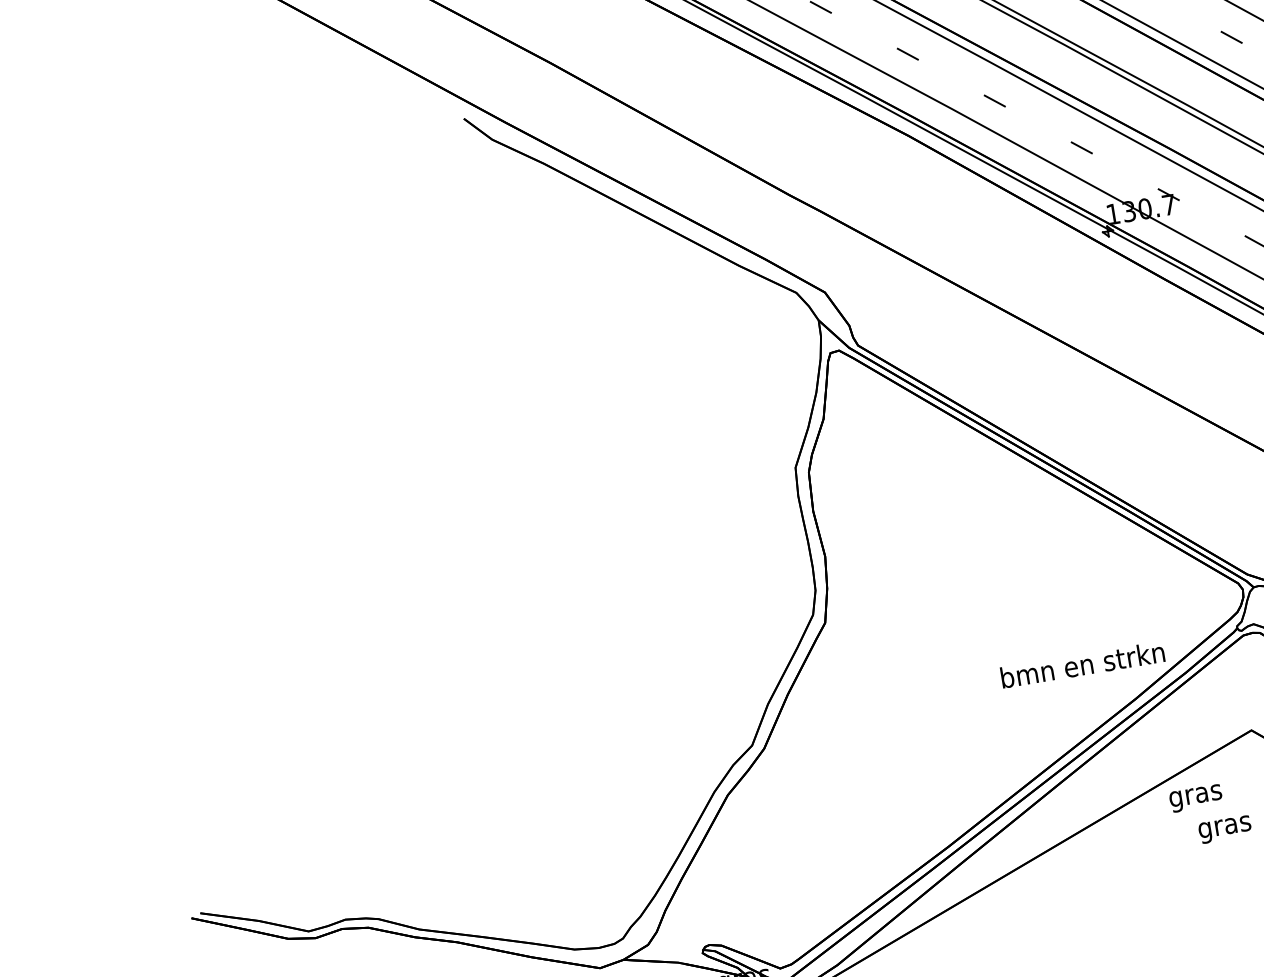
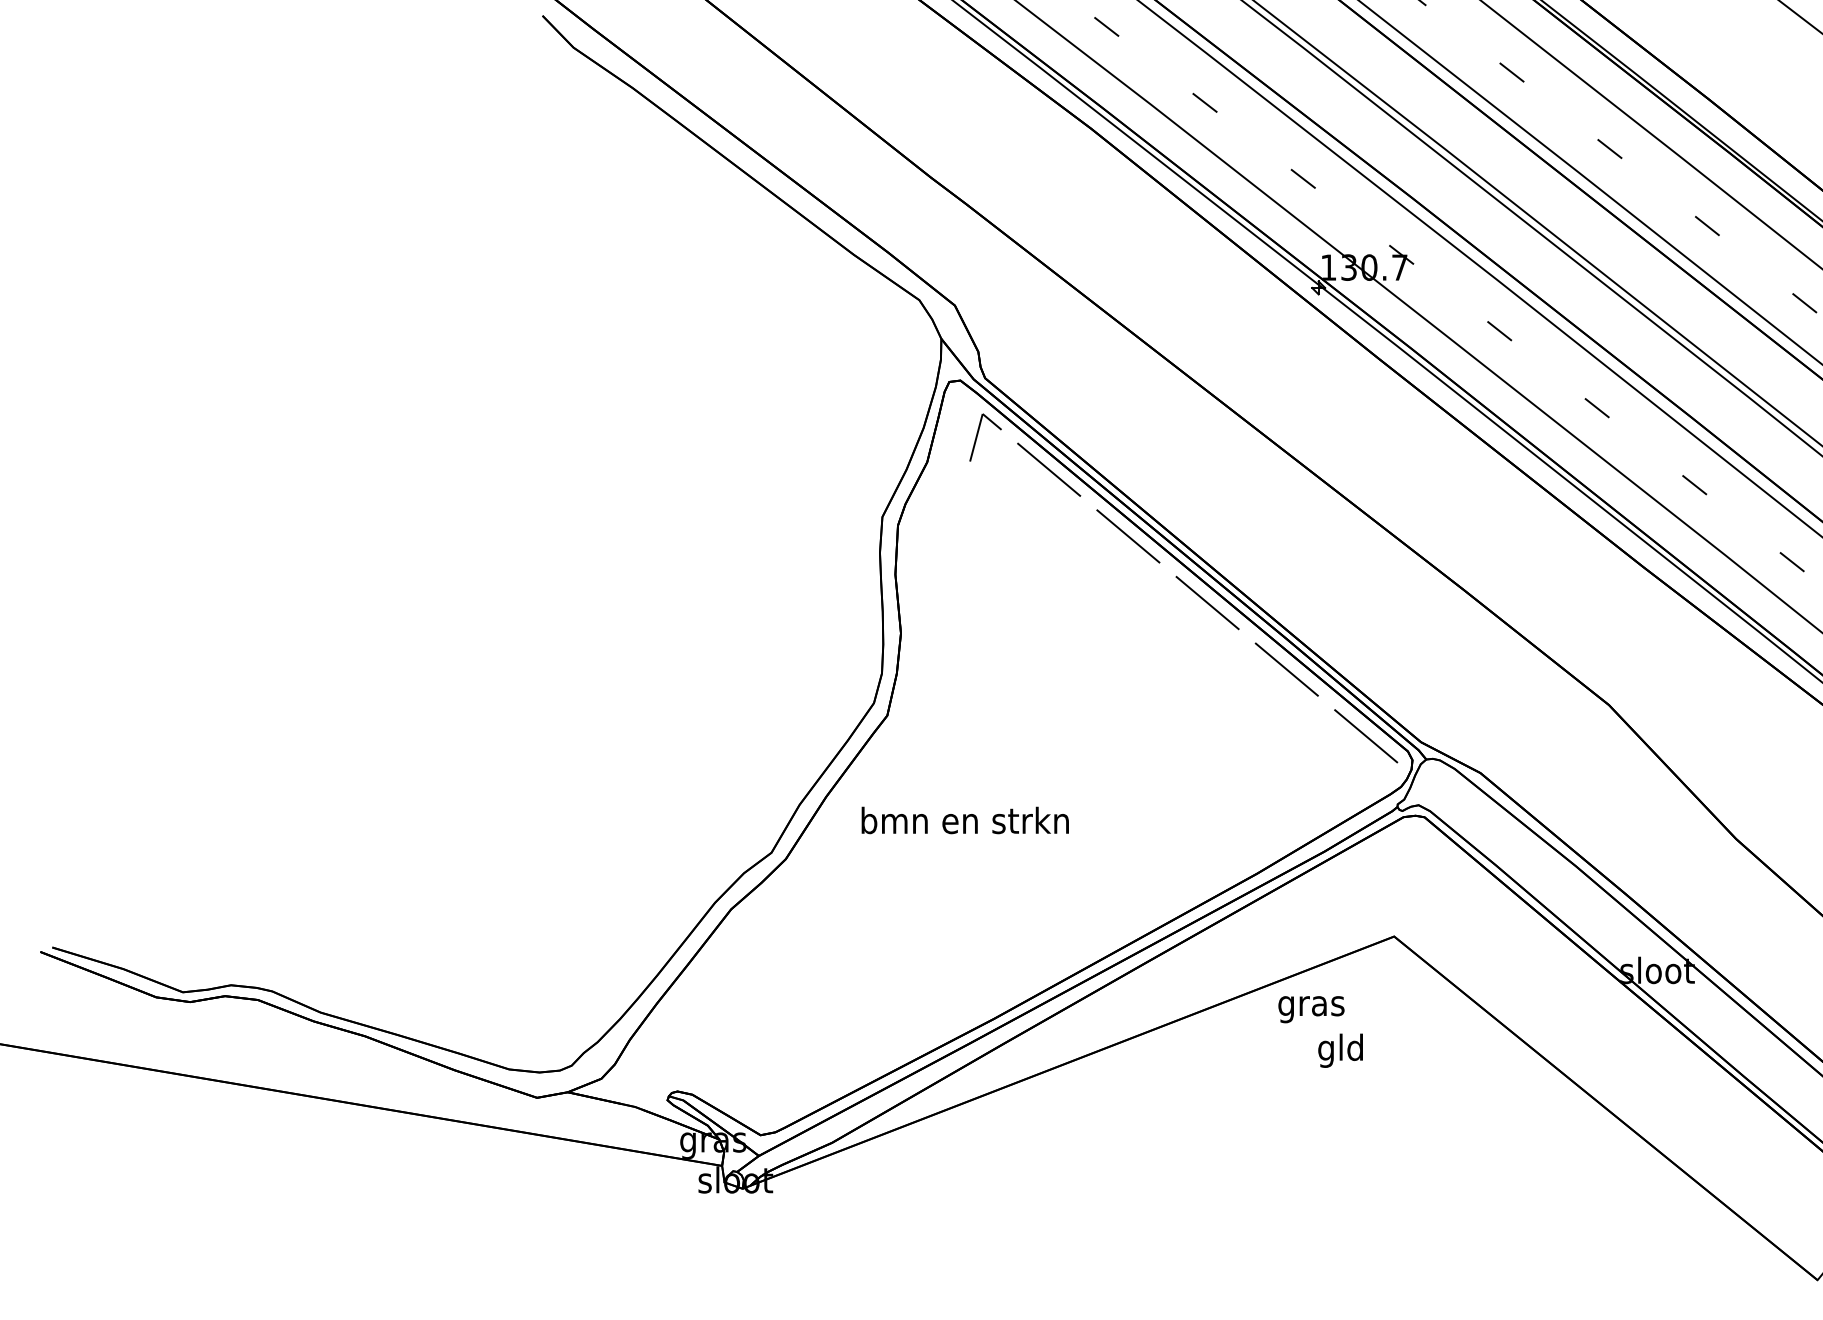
line: (1042, 482) -> (1185, 585), added
text: (1082, 664) -> (964, 820), moved
text: (1224, 826) -> (1341, 1050), gras -> gld

